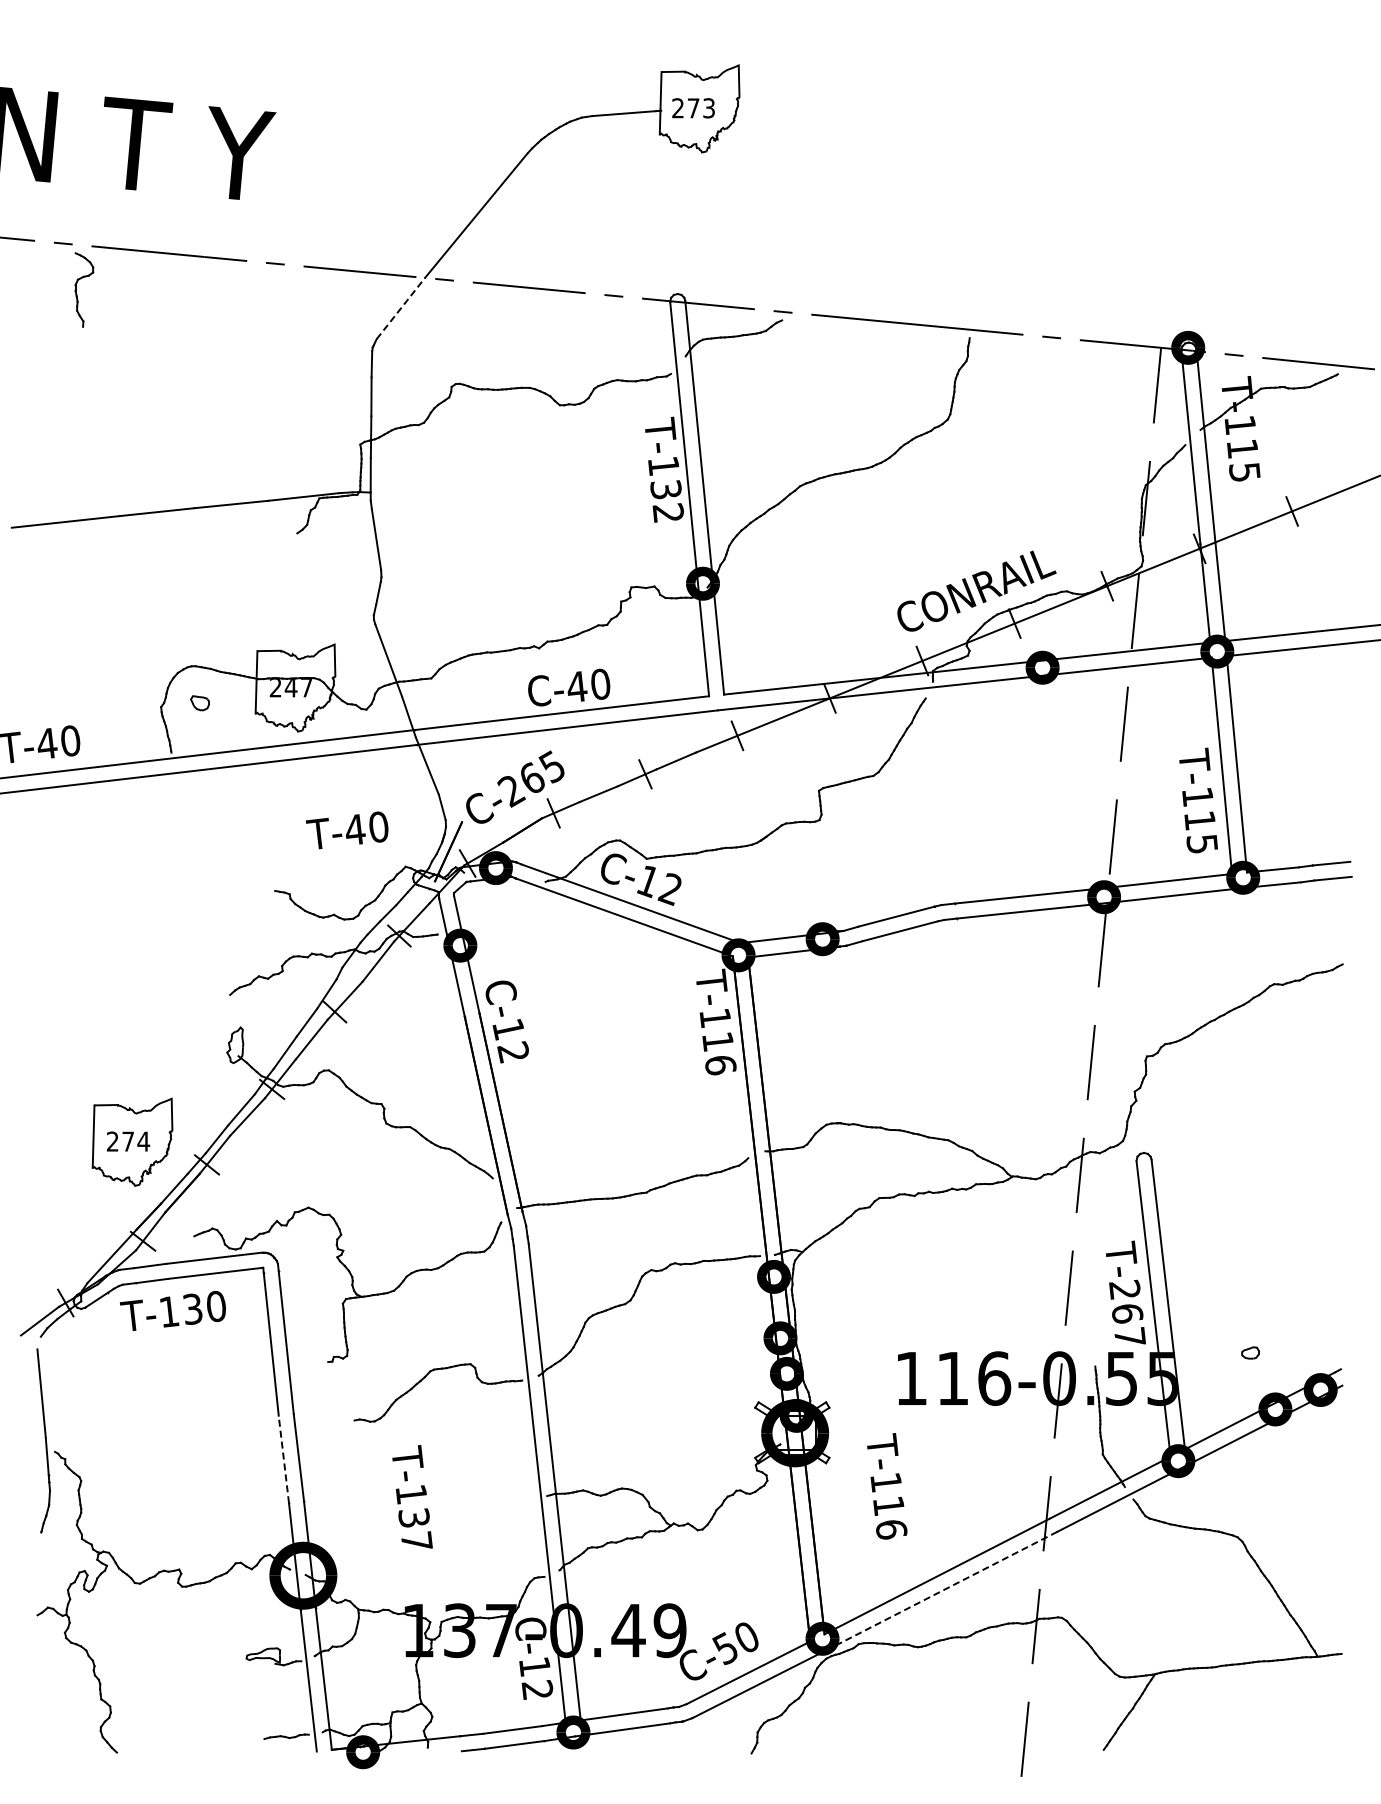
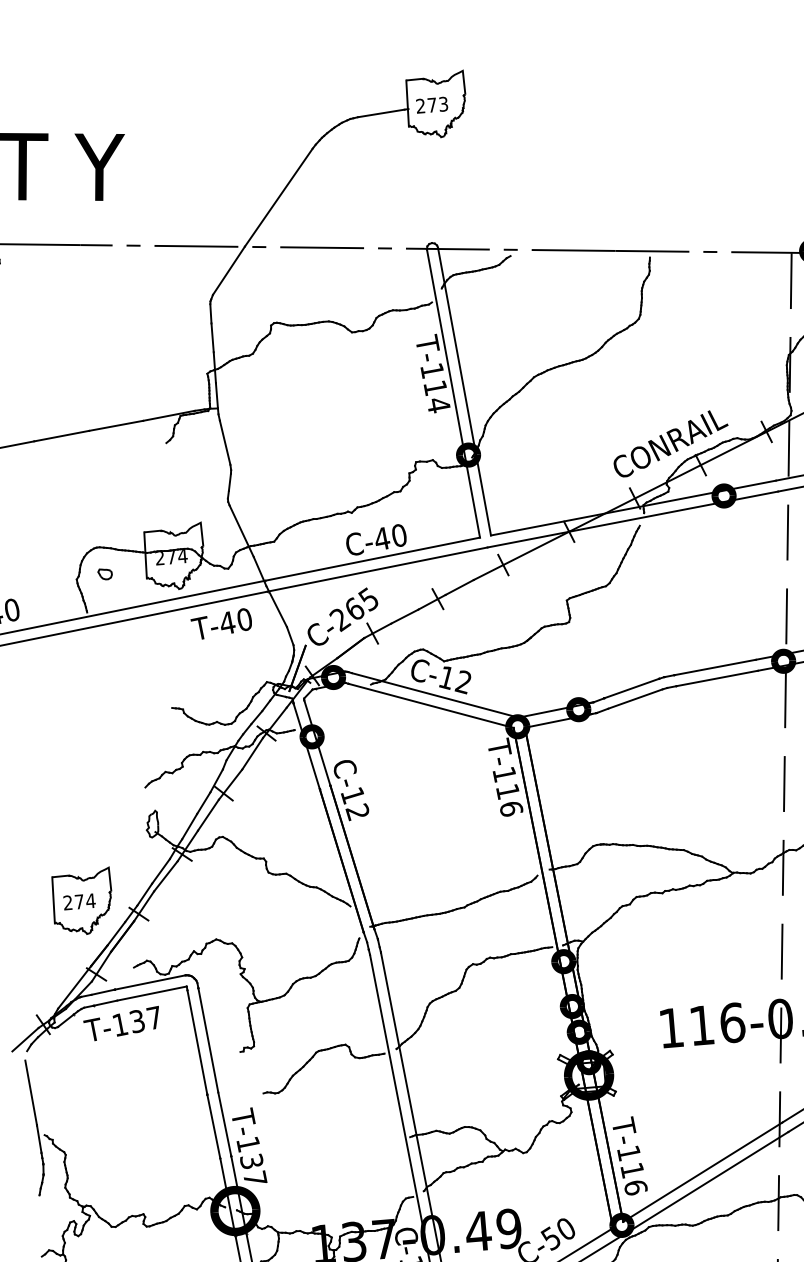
line: (401, 307) -> (229, 270), dashed -> solid
text: (667, 501) -> (437, 396), T-132 -> T-114
text: (298, 687) -> (176, 556), 247 -> 274
text: (347, 830) -> (221, 624), moved
text: (215, 1306) -> (153, 1018), T-130 -> T-137
line: (283, 1459) -> (213, 1126), dashed -> solid
text: (887, 1486) -> (630, 1156), moved
text: (412, 1496) -> (249, 1145), moved
line: (939, 1592) -> (705, 1184), dashed -> solid

